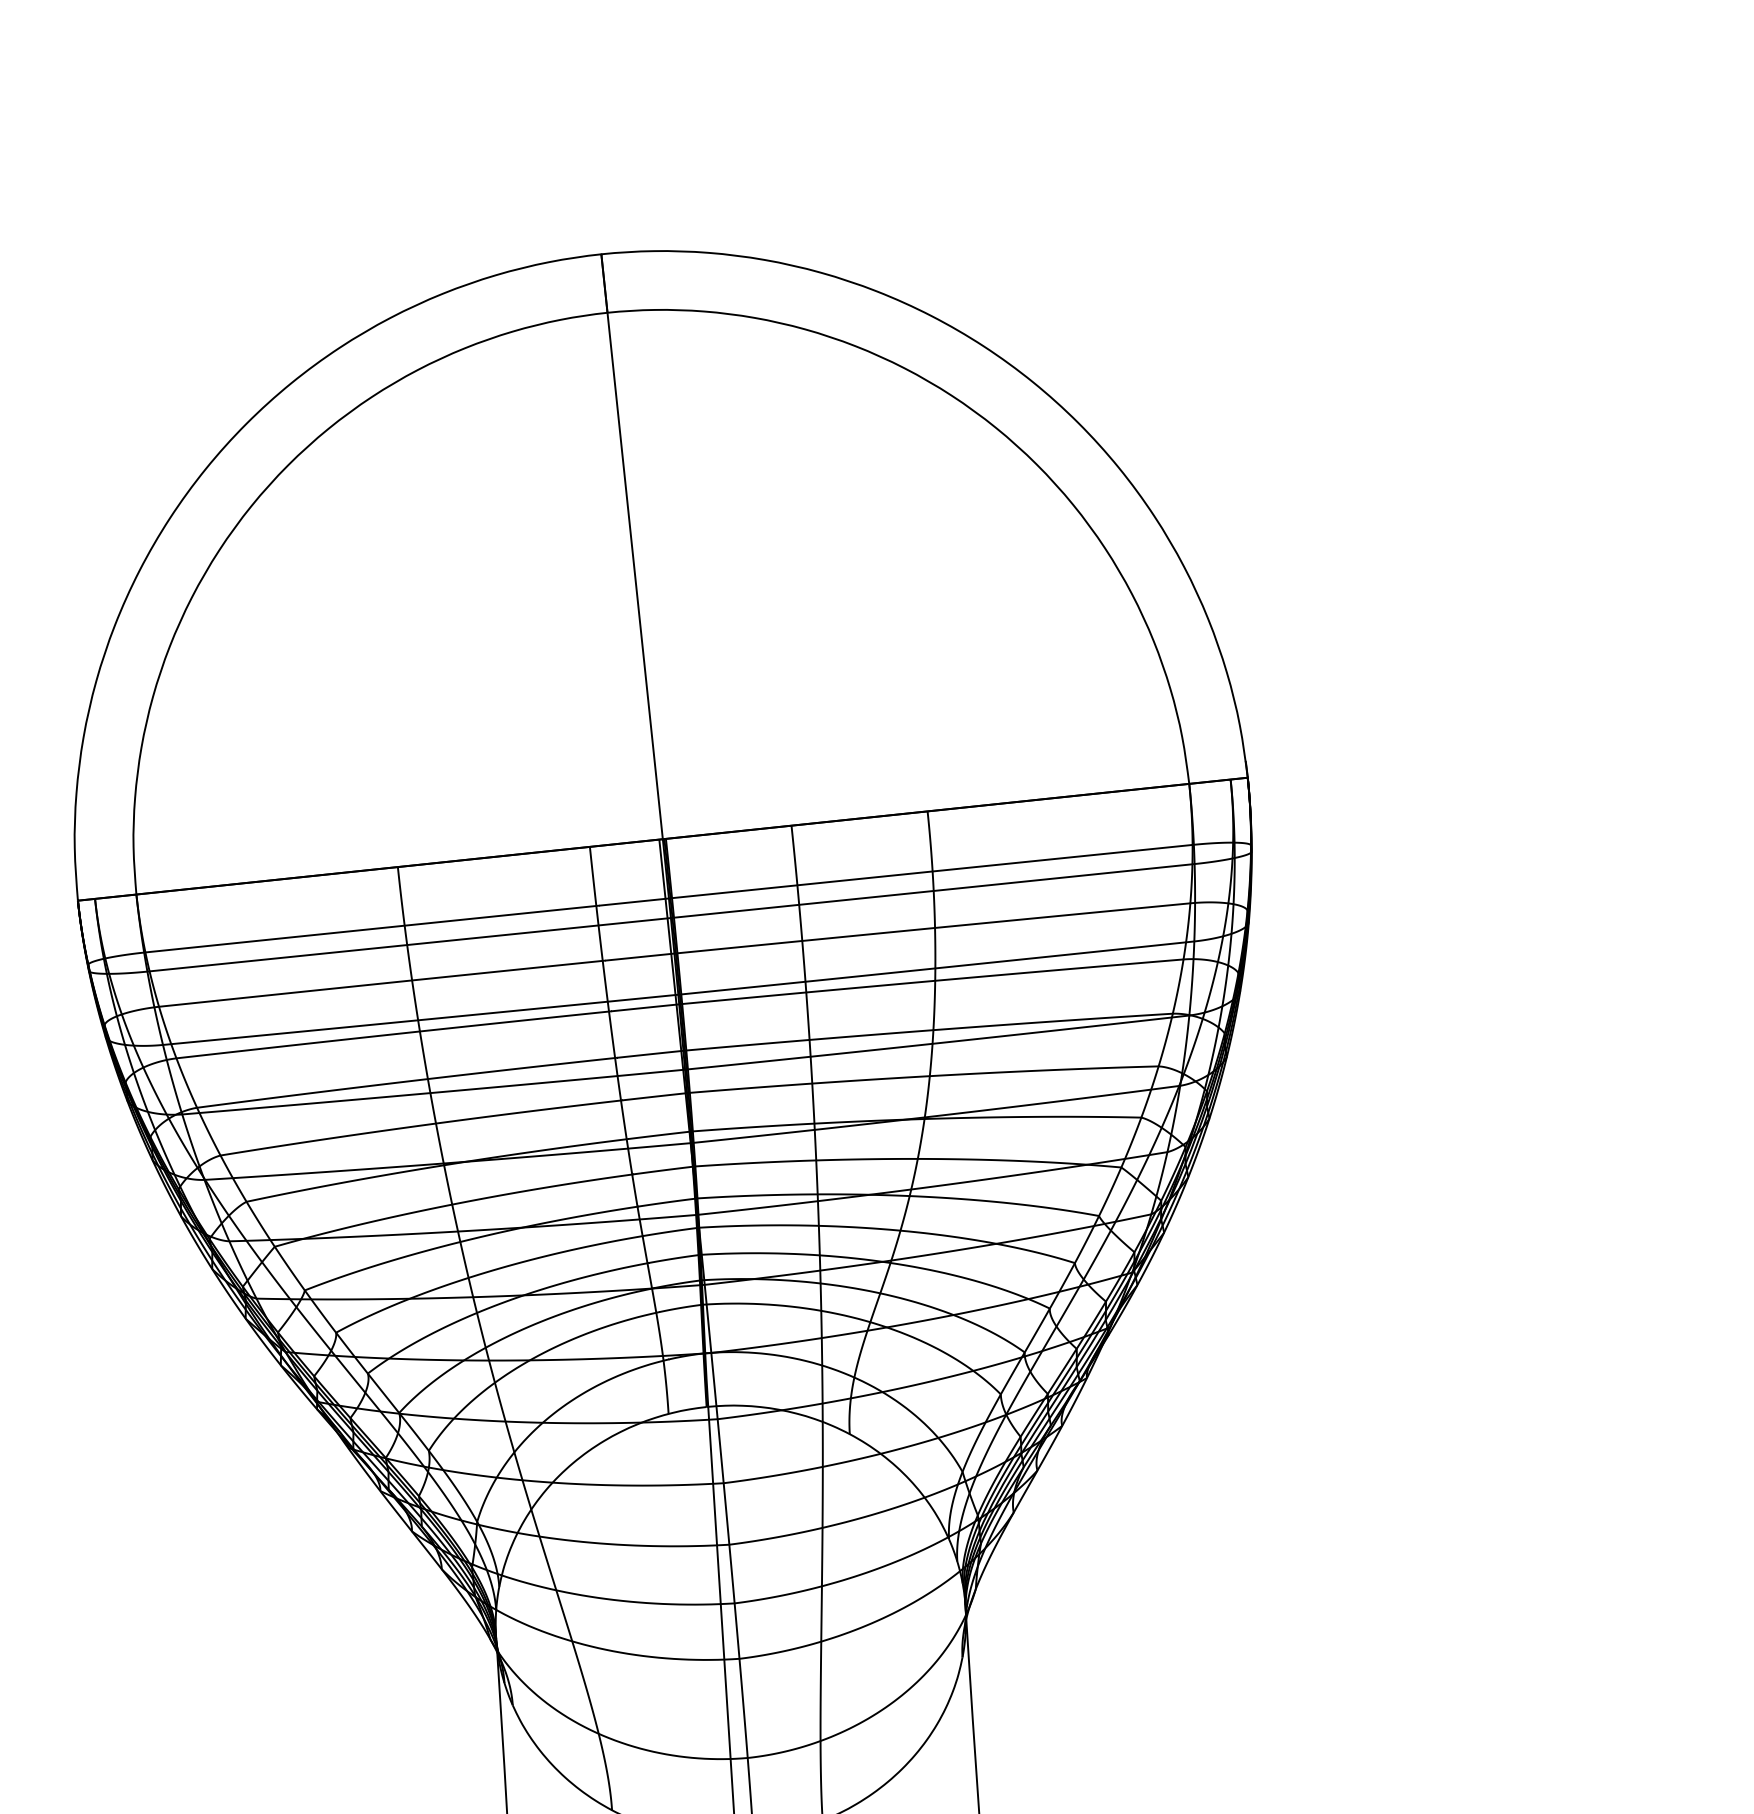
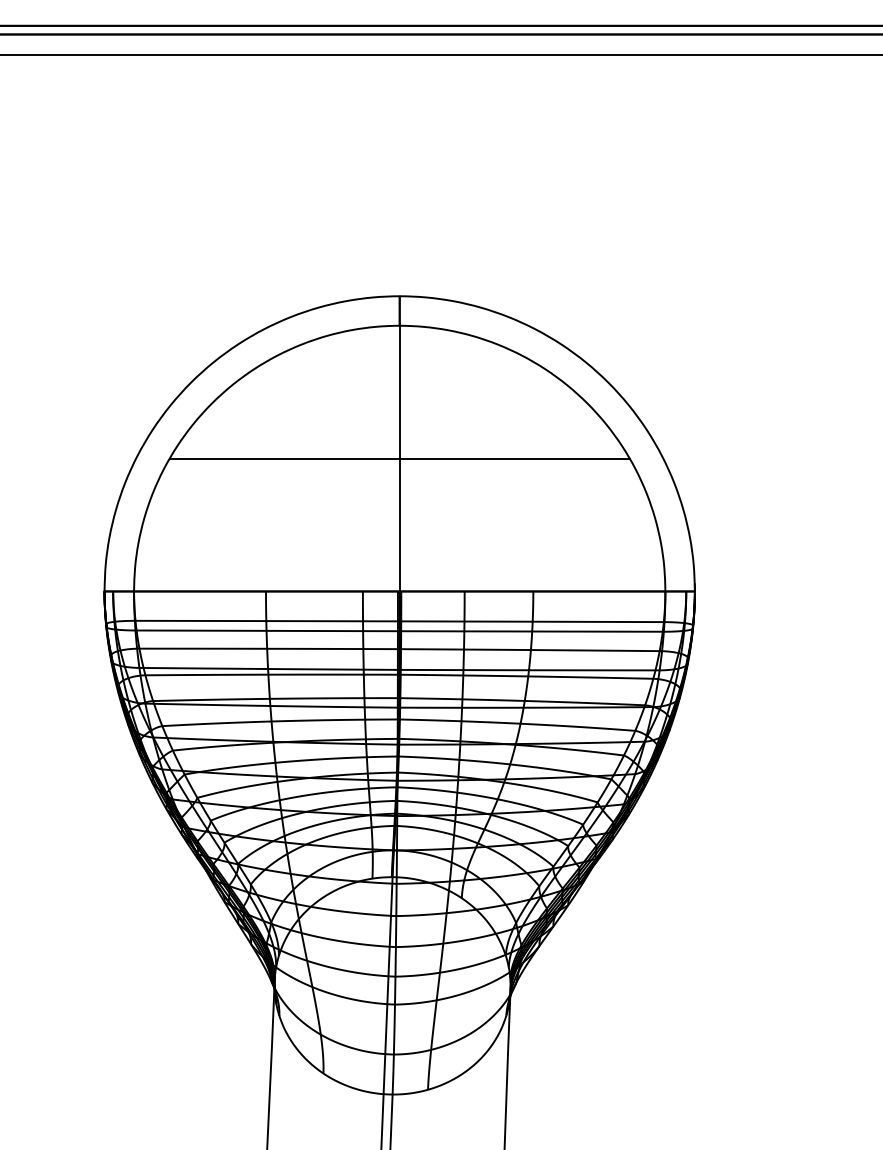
line: (634, 575) -> (399, 458), added

